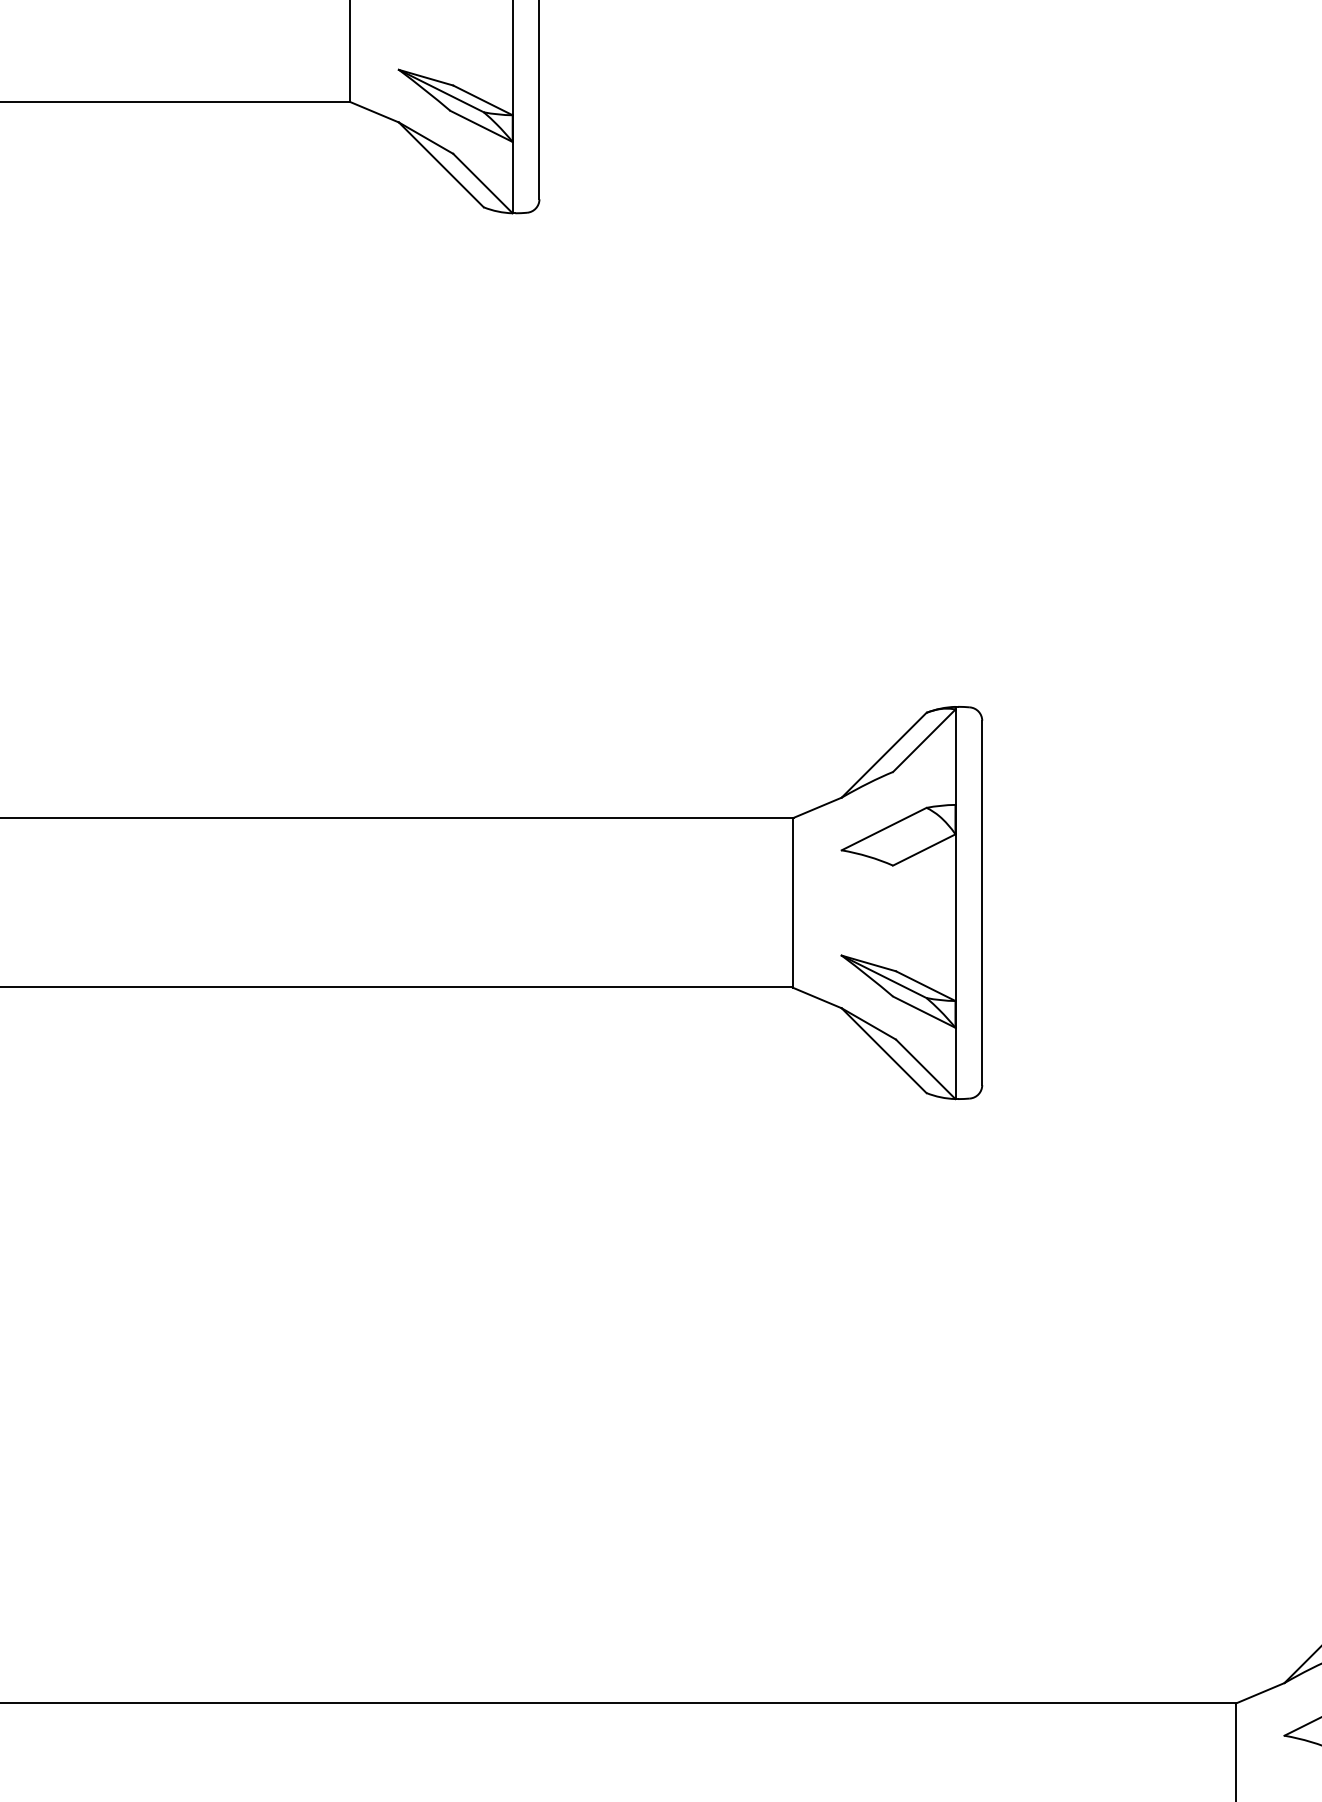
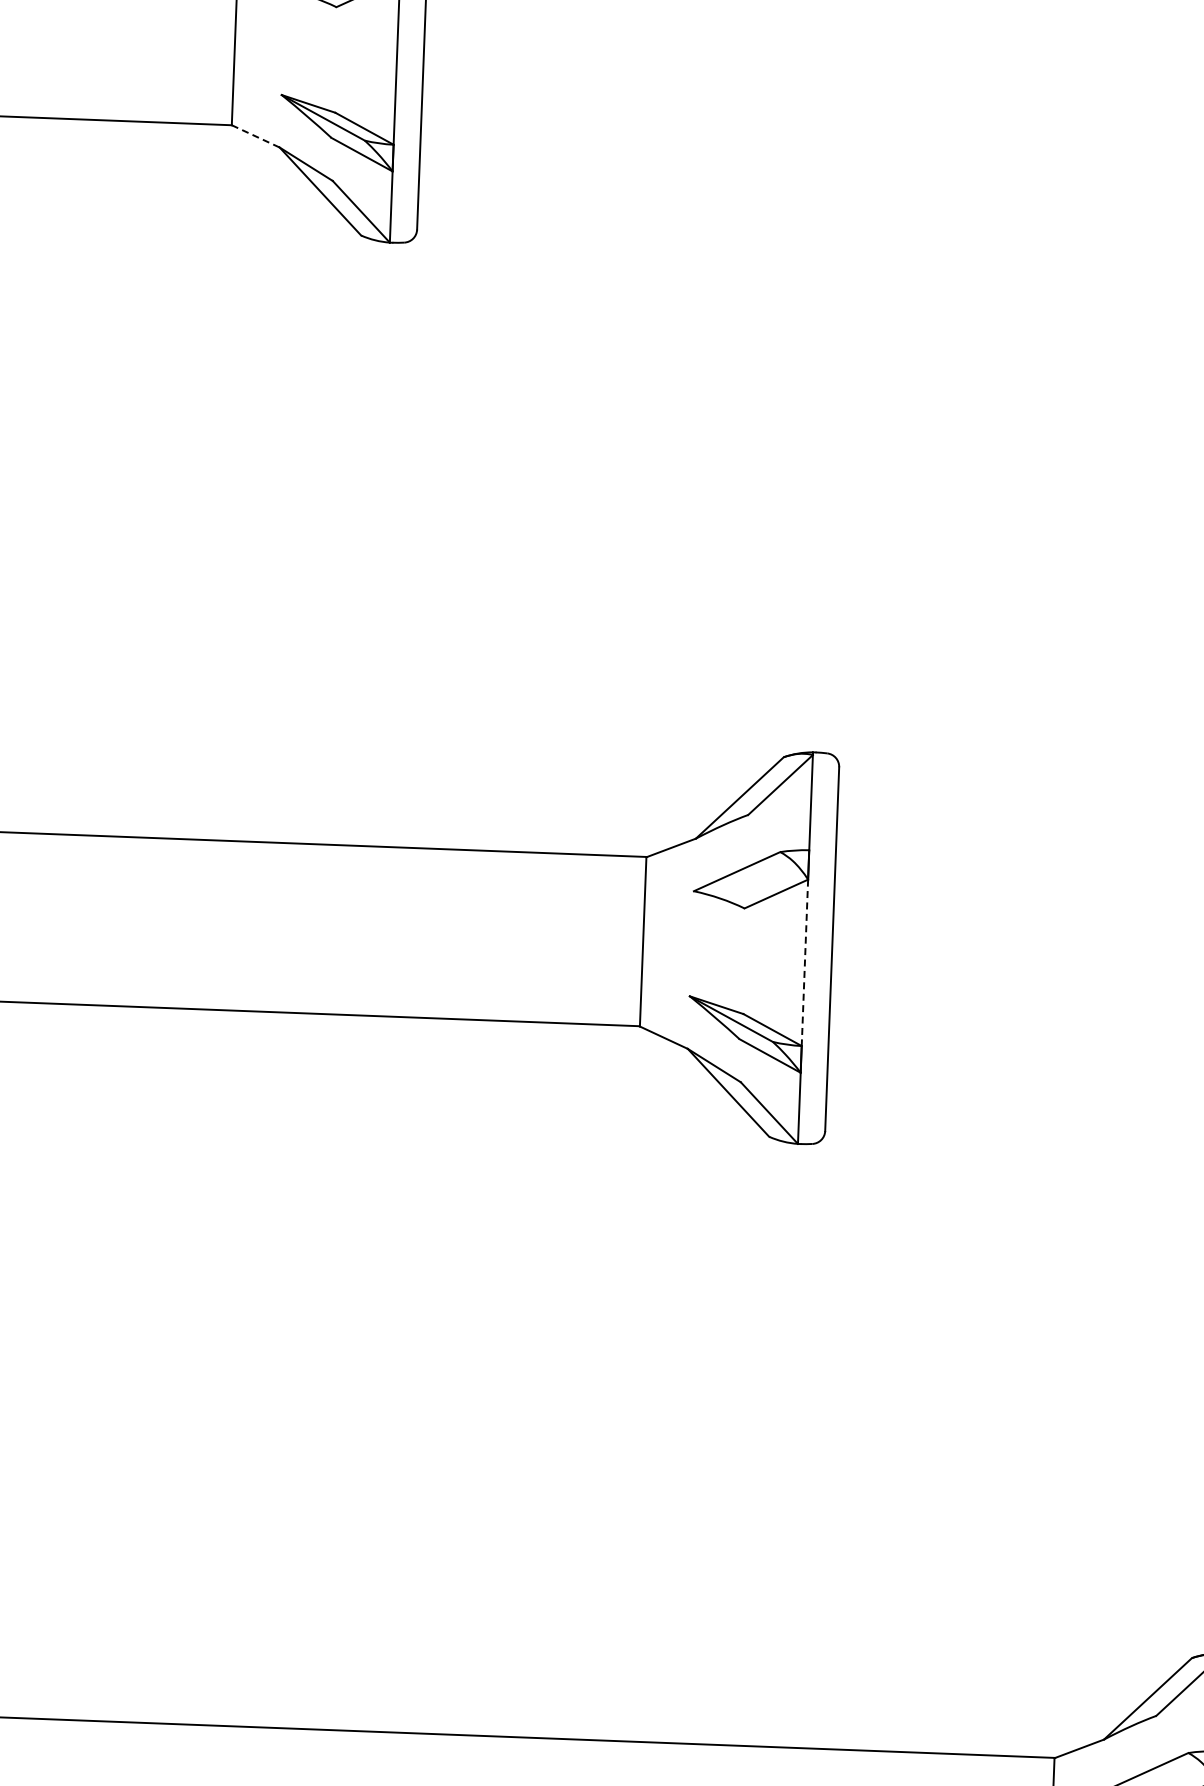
line: (374, 112) -> (255, 136), solid -> dashed
line: (955, 918) -> (804, 963), solid -> dashed

